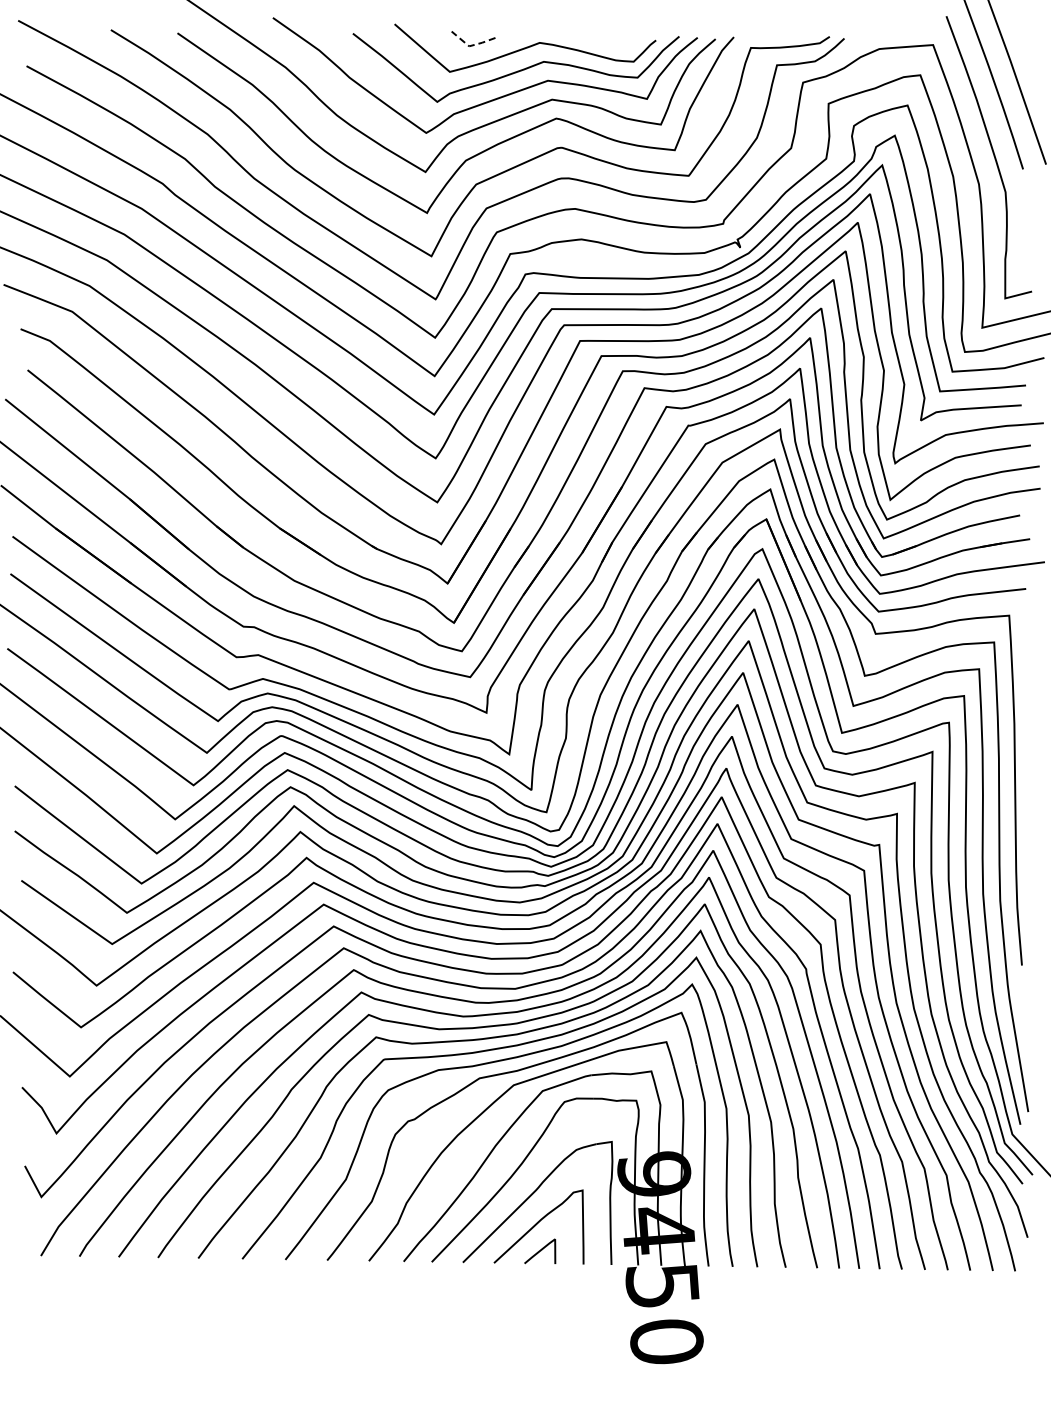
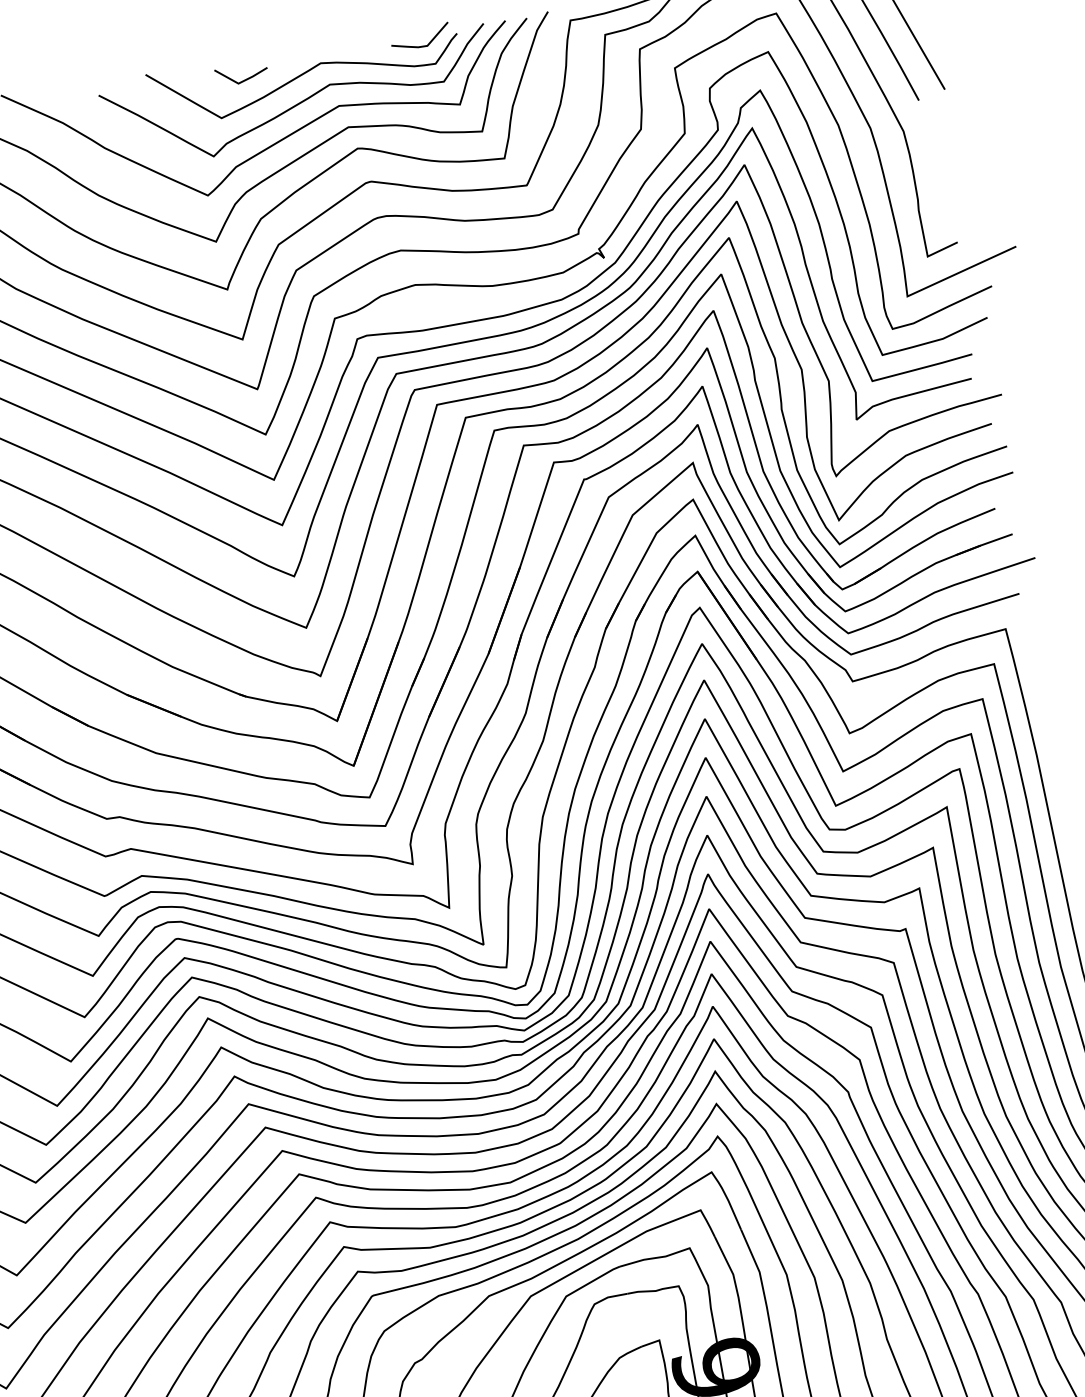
line: (625, 44) -> (422, 45), added
line: (472, 45) -> (242, 81), dashed -> solid

